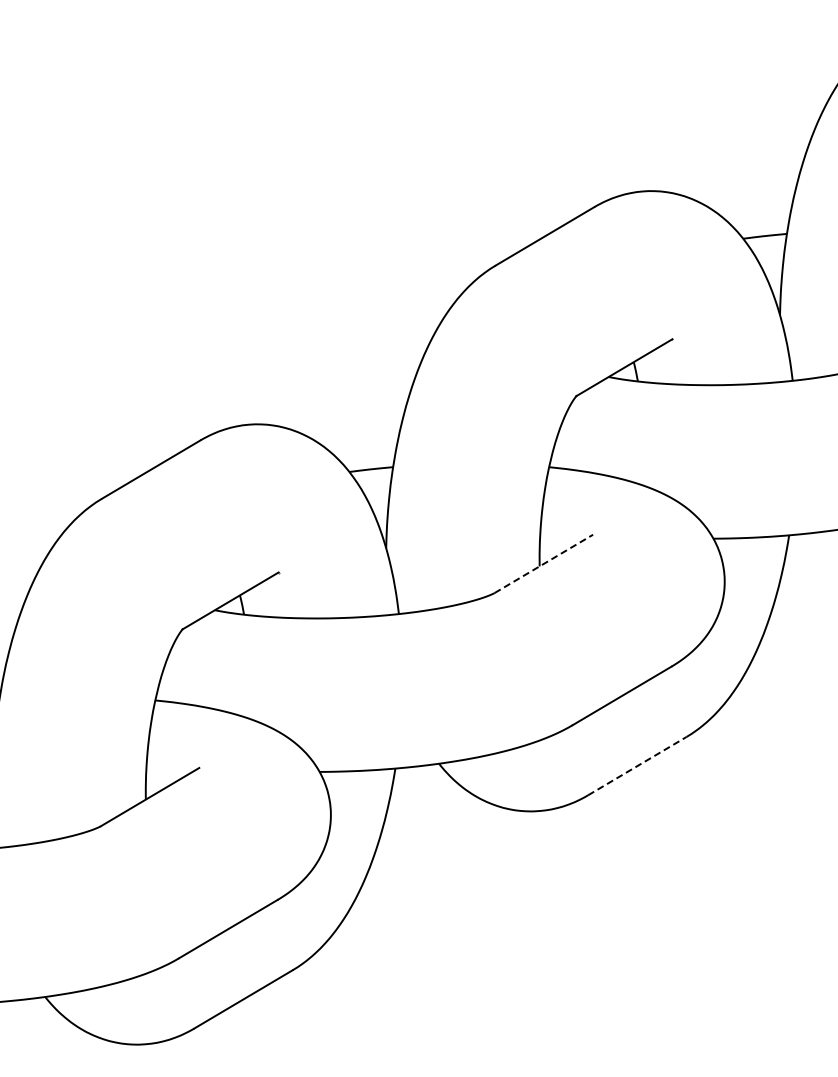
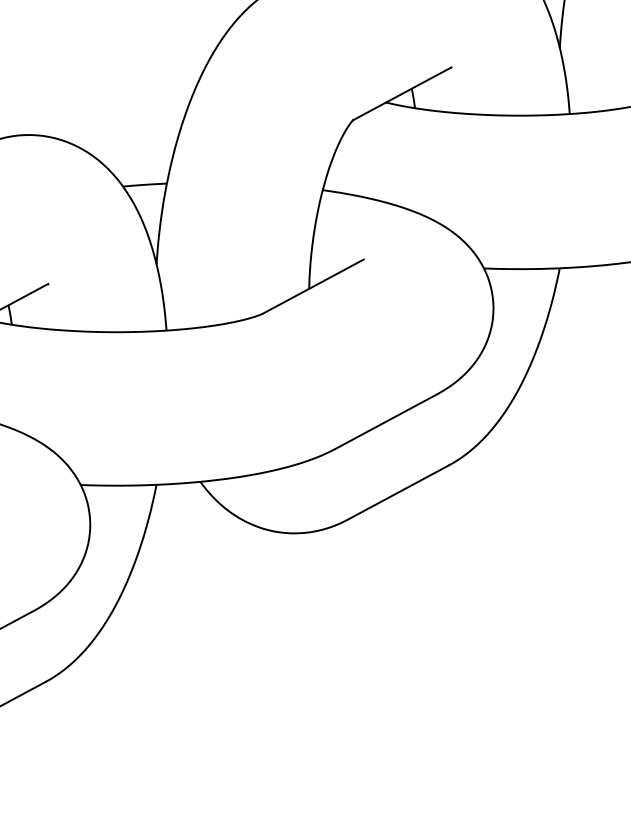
line: (544, 563) -> (314, 286), dashed -> solid
line: (637, 765) -> (398, 491), dashed -> solid

